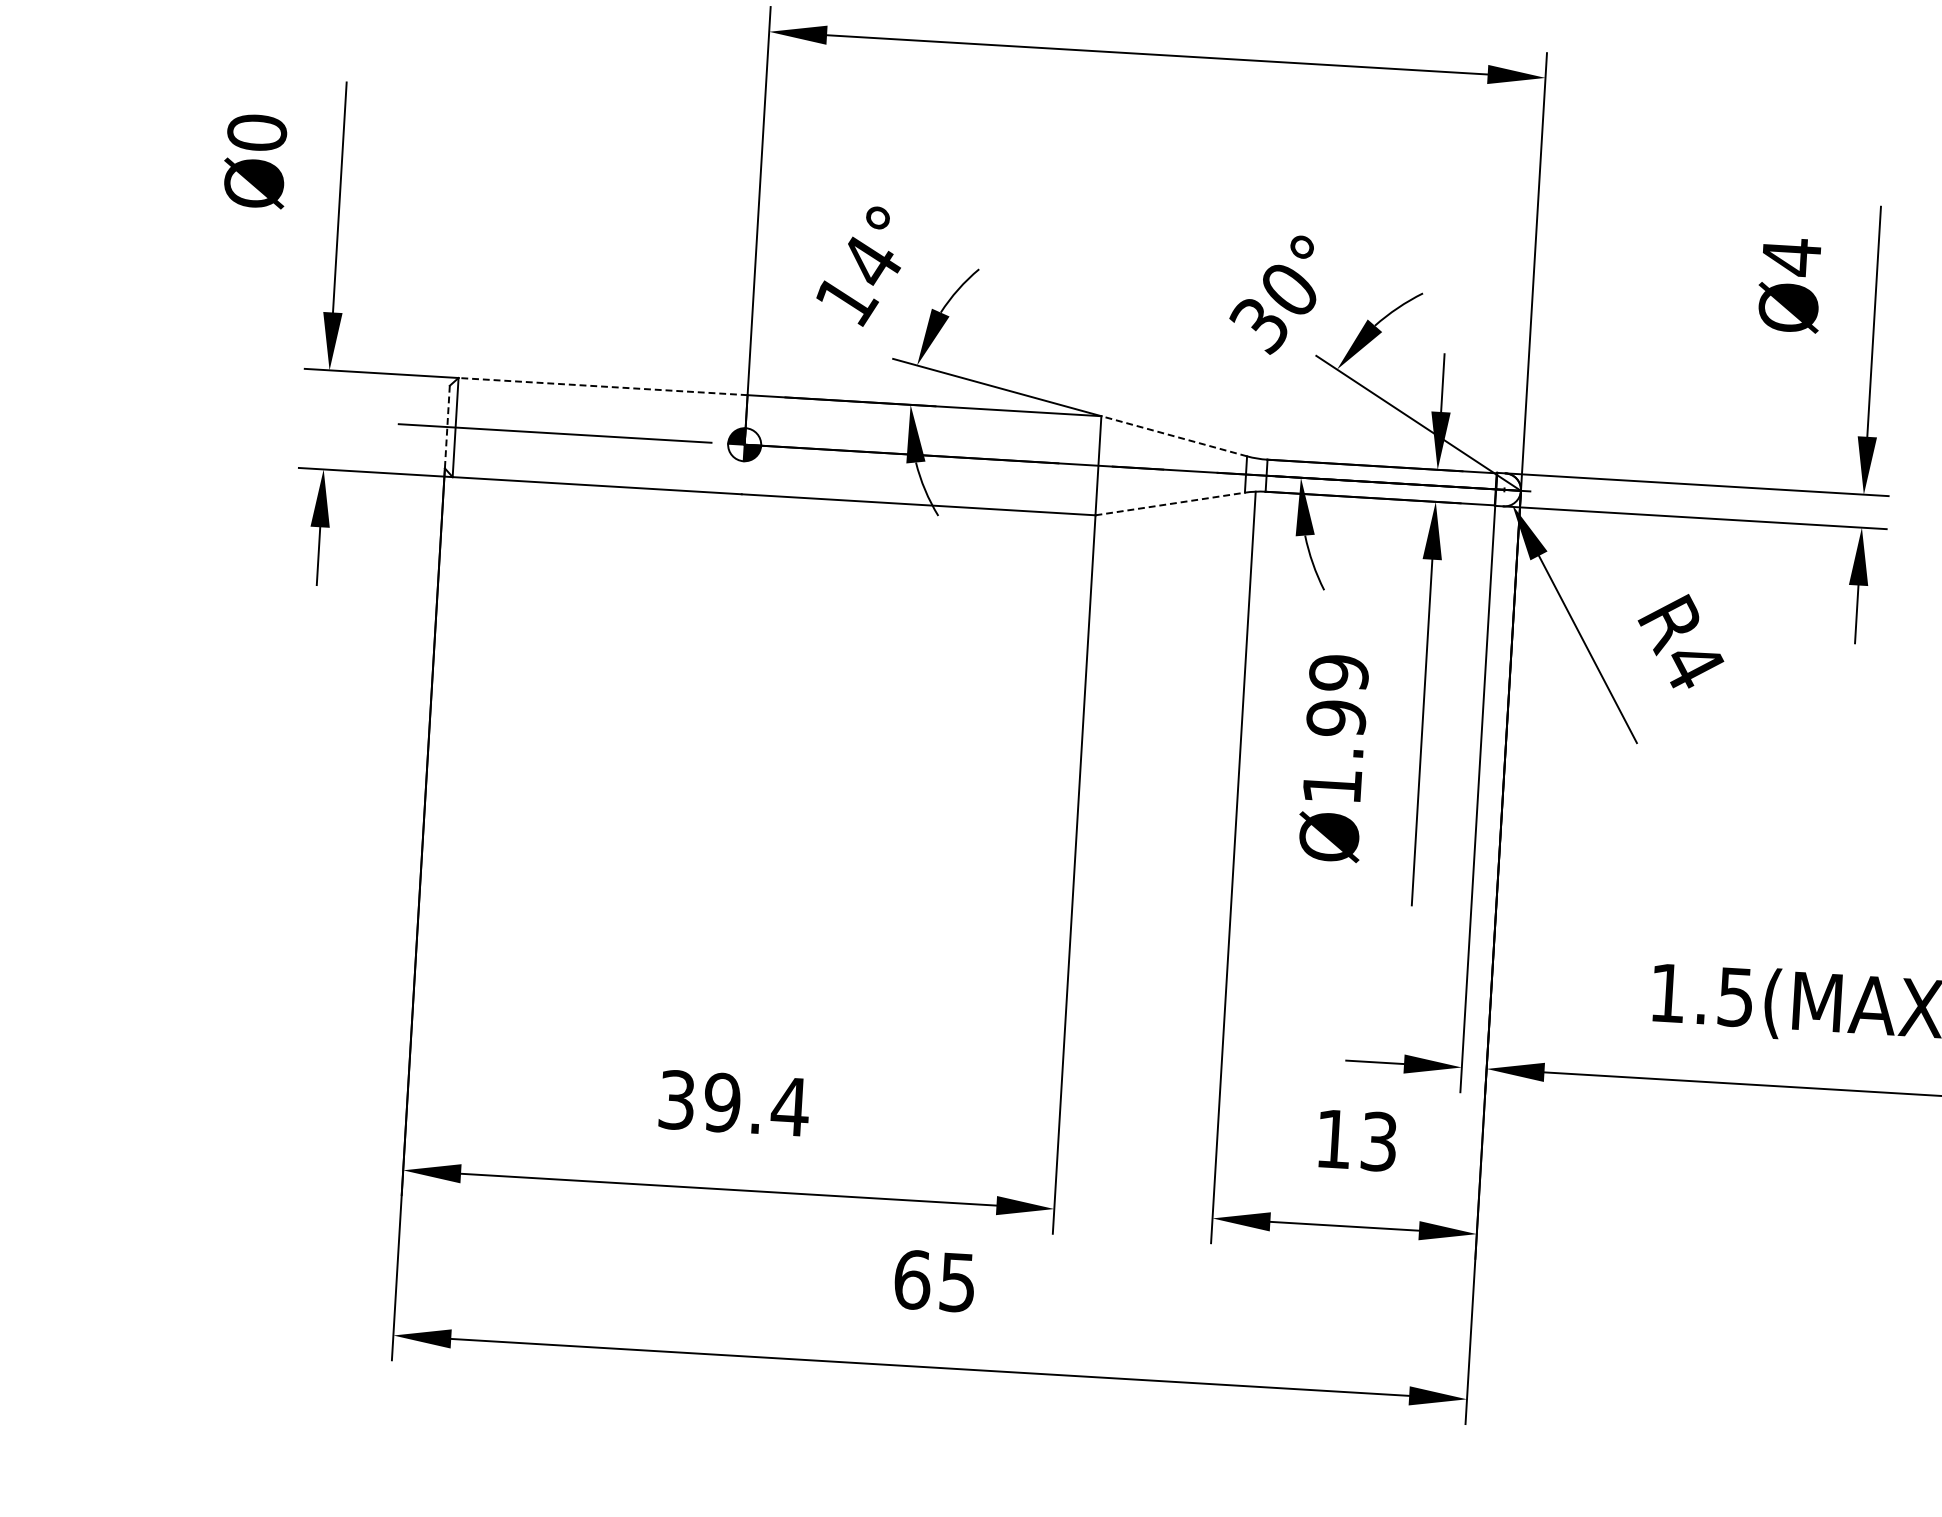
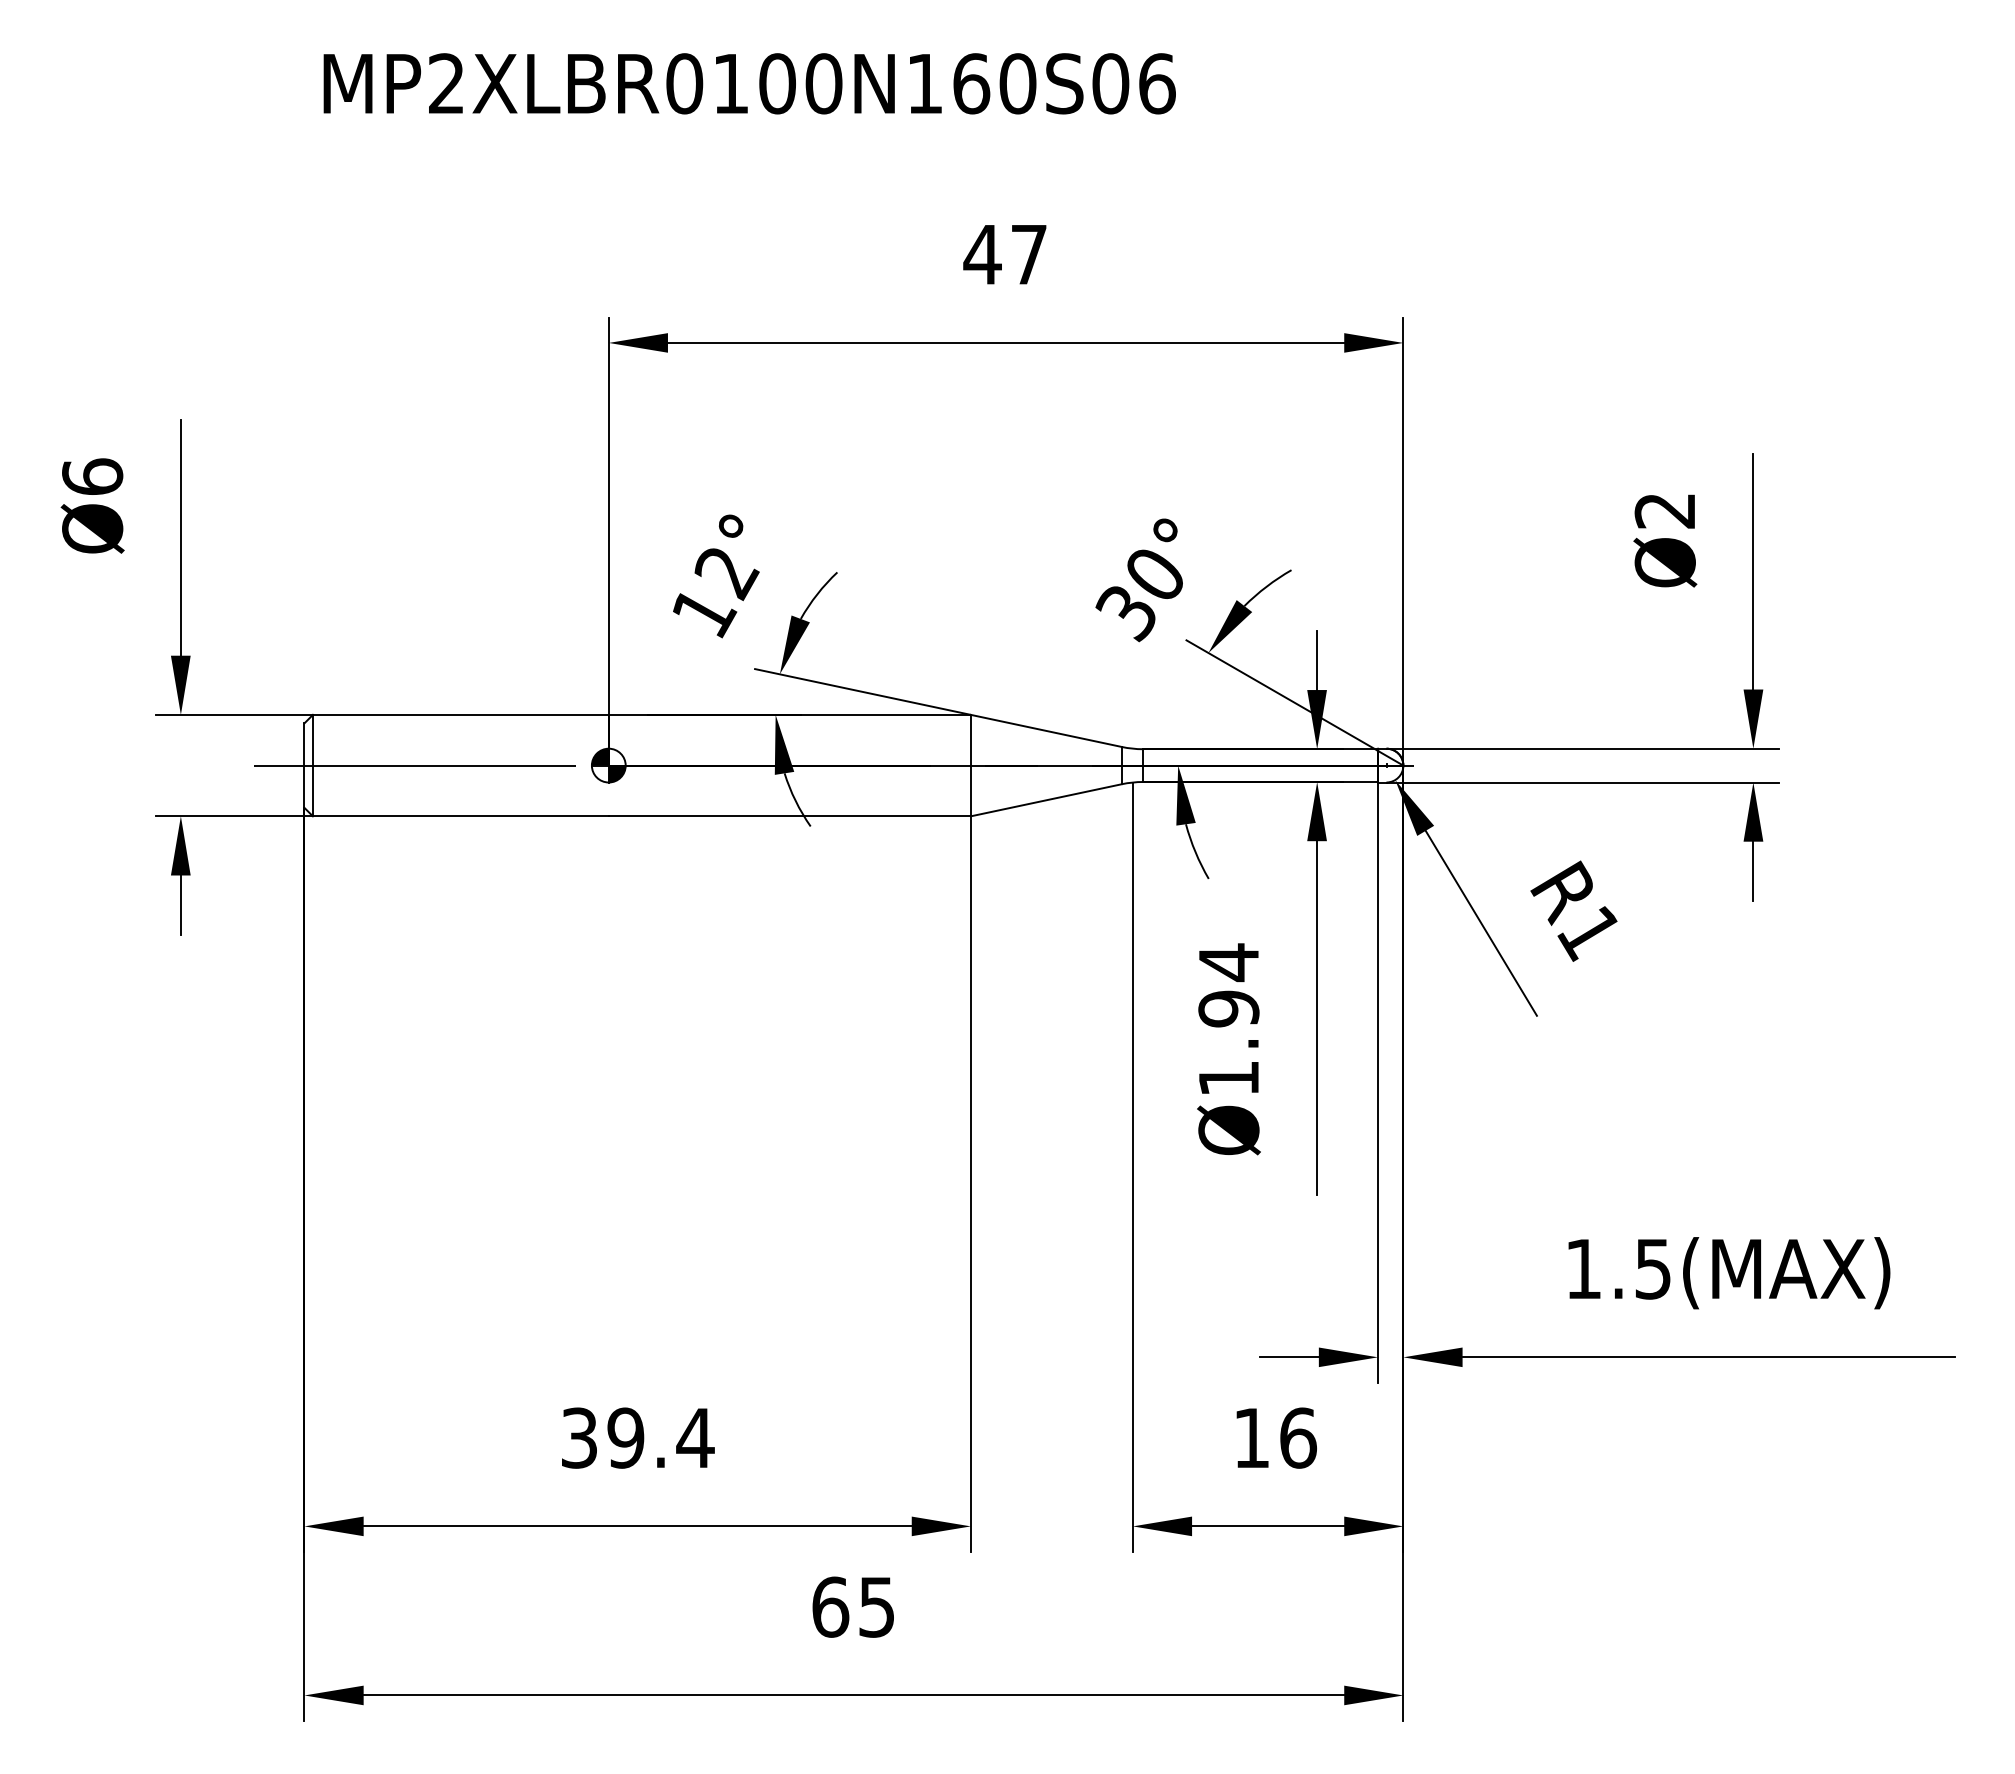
text: (257, 132) -> (92, 476), Ø0 -> Ø6
text: (1790, 256) -> (1664, 510), Ø4 -> Ø2
text: (870, 263) -> (726, 573), 14° -> 12°
line: (602, 386) -> (460, 714), dashed -> solid
line: (447, 427) -> (304, 766), dashed -> solid
line: (1173, 435) -> (1045, 730), dashed -> solid
line: (1170, 504) -> (1046, 800), dashed -> solid
text: (1692, 665) -> (1588, 933), R4 -> R1
text: (1338, 673) -> (1228, 962), Ø1.99 -> Ø1.94
text: (1379, 1141) -> (1298, 1437), 13 -> 16

